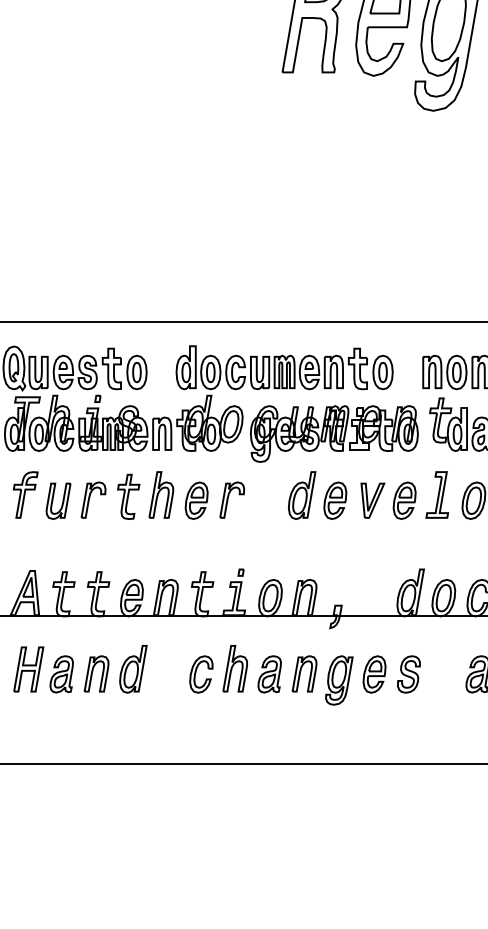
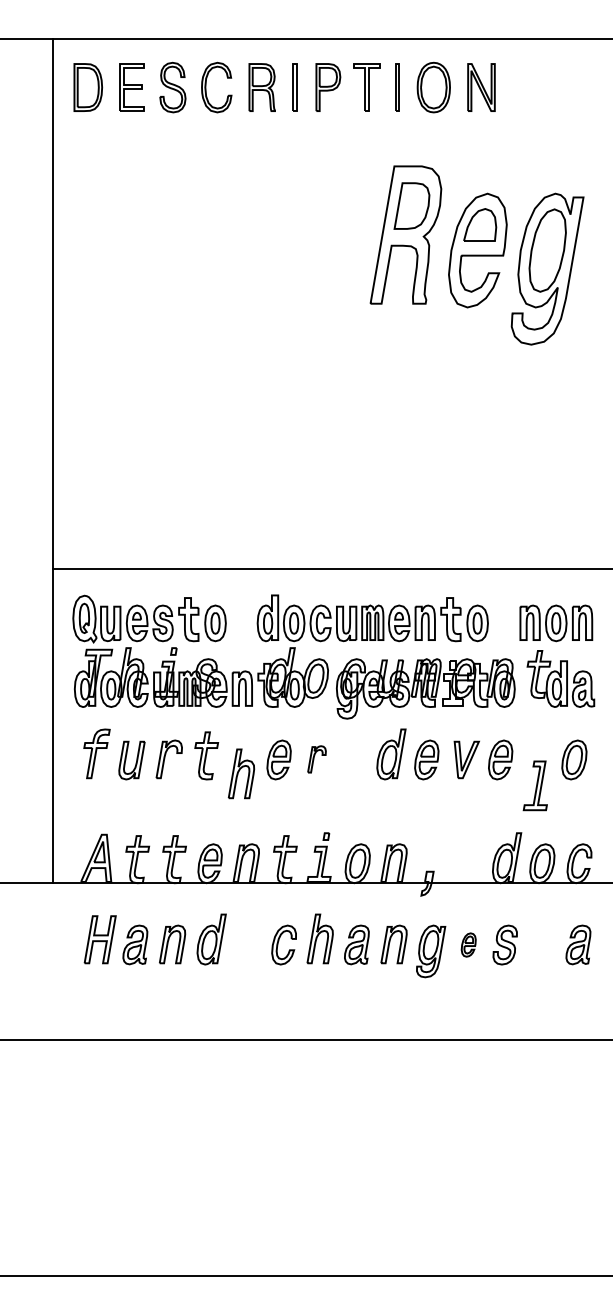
part: (161, 494) -> (241, 773), moved
part: (436, 494) -> (534, 785), moved
part: (231, 500) -> (316, 759), size x0.7
part: (374, 673) -> (468, 944), size x0.6

